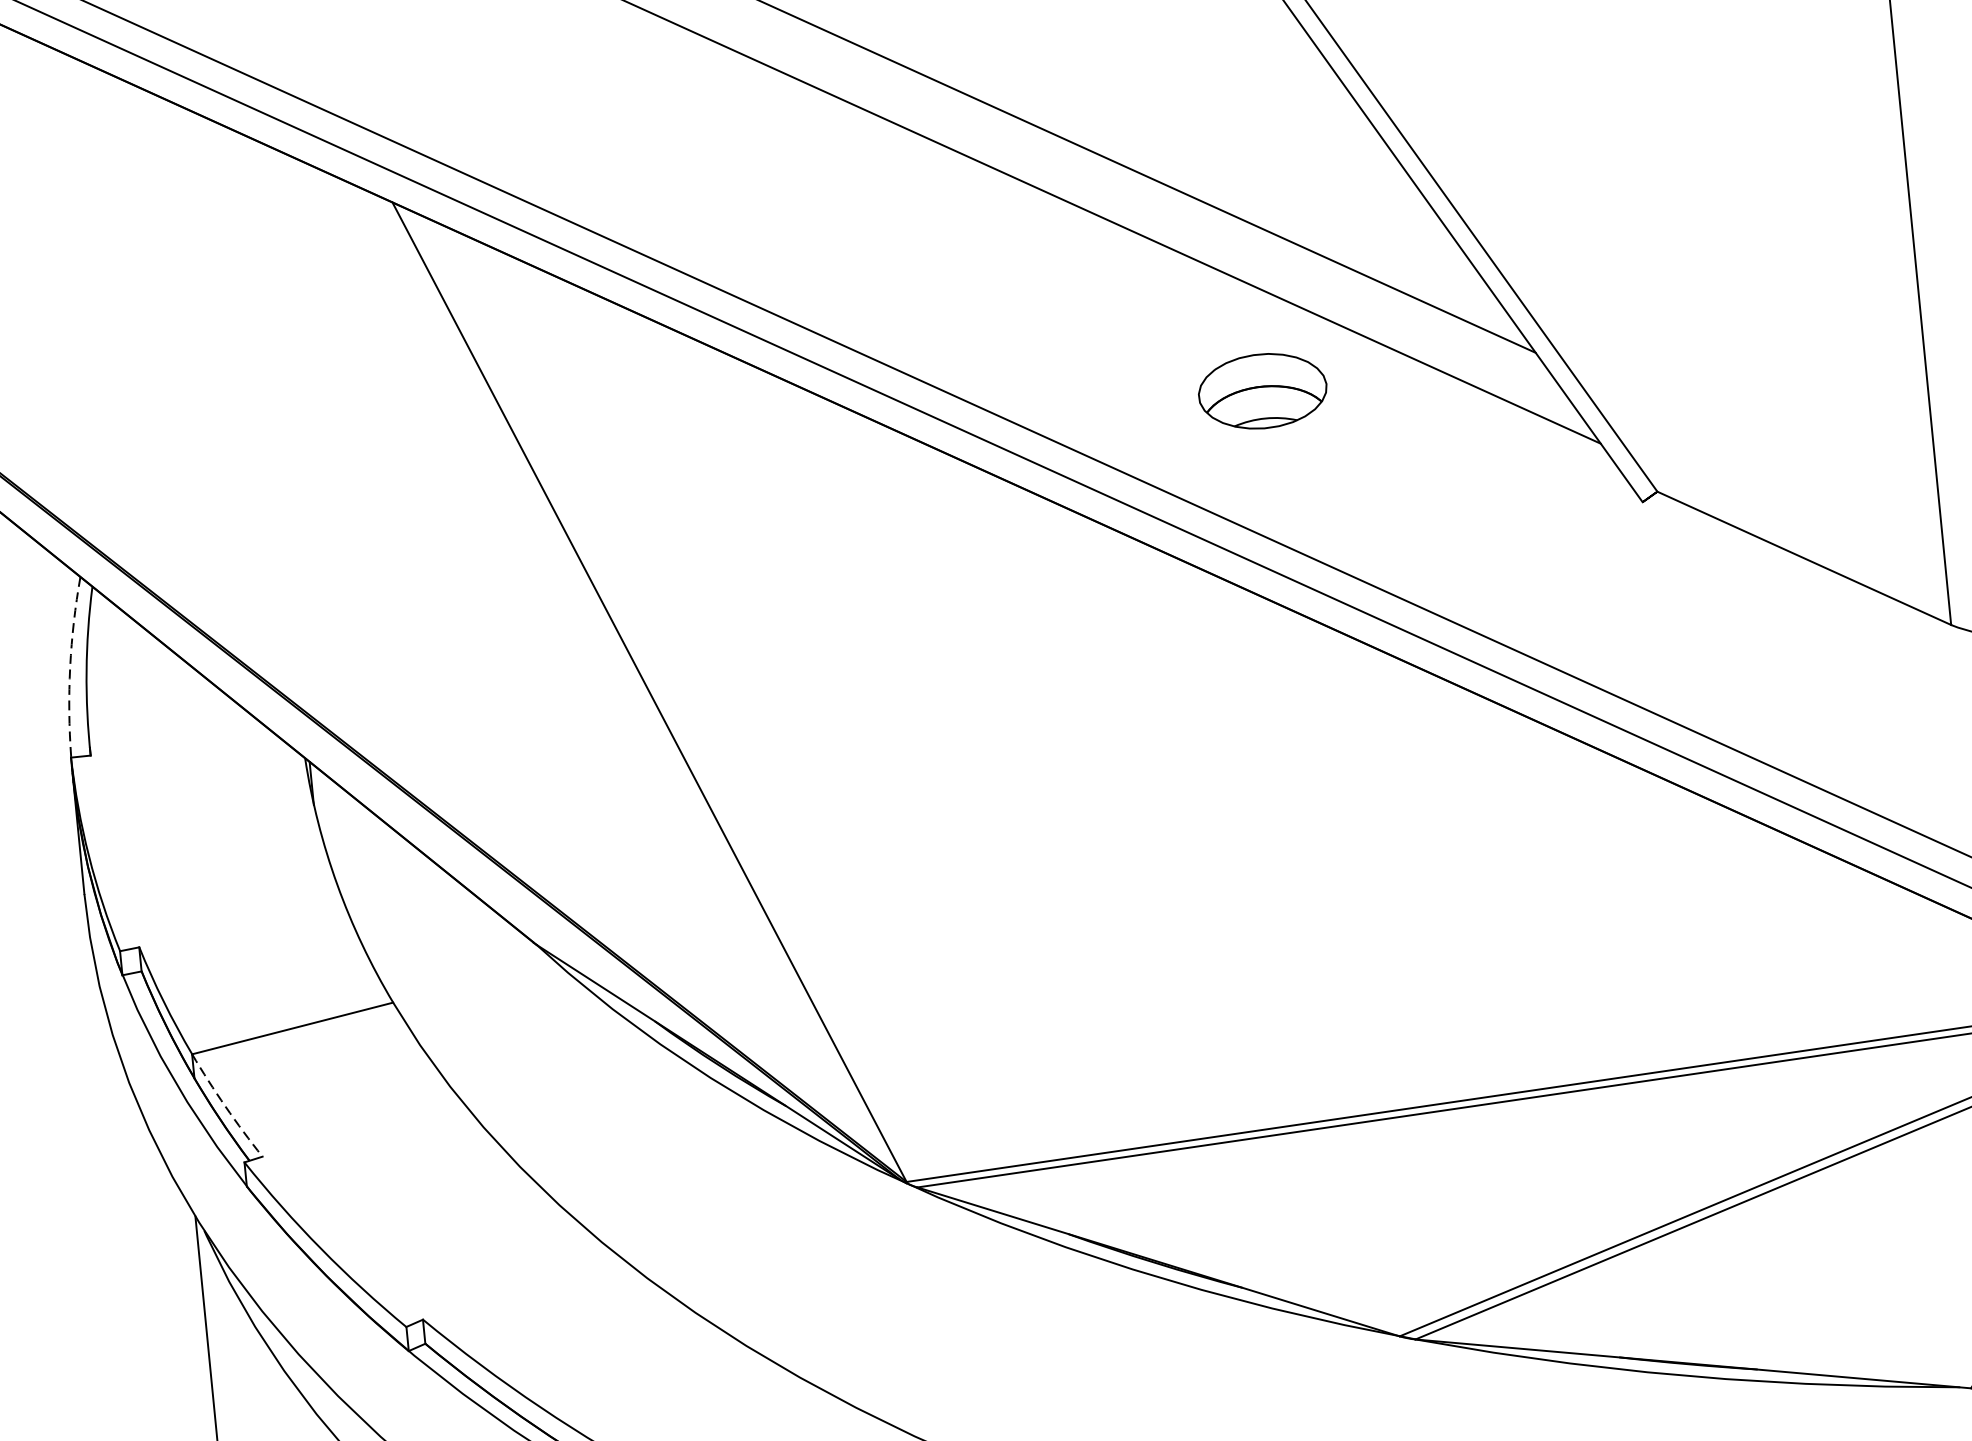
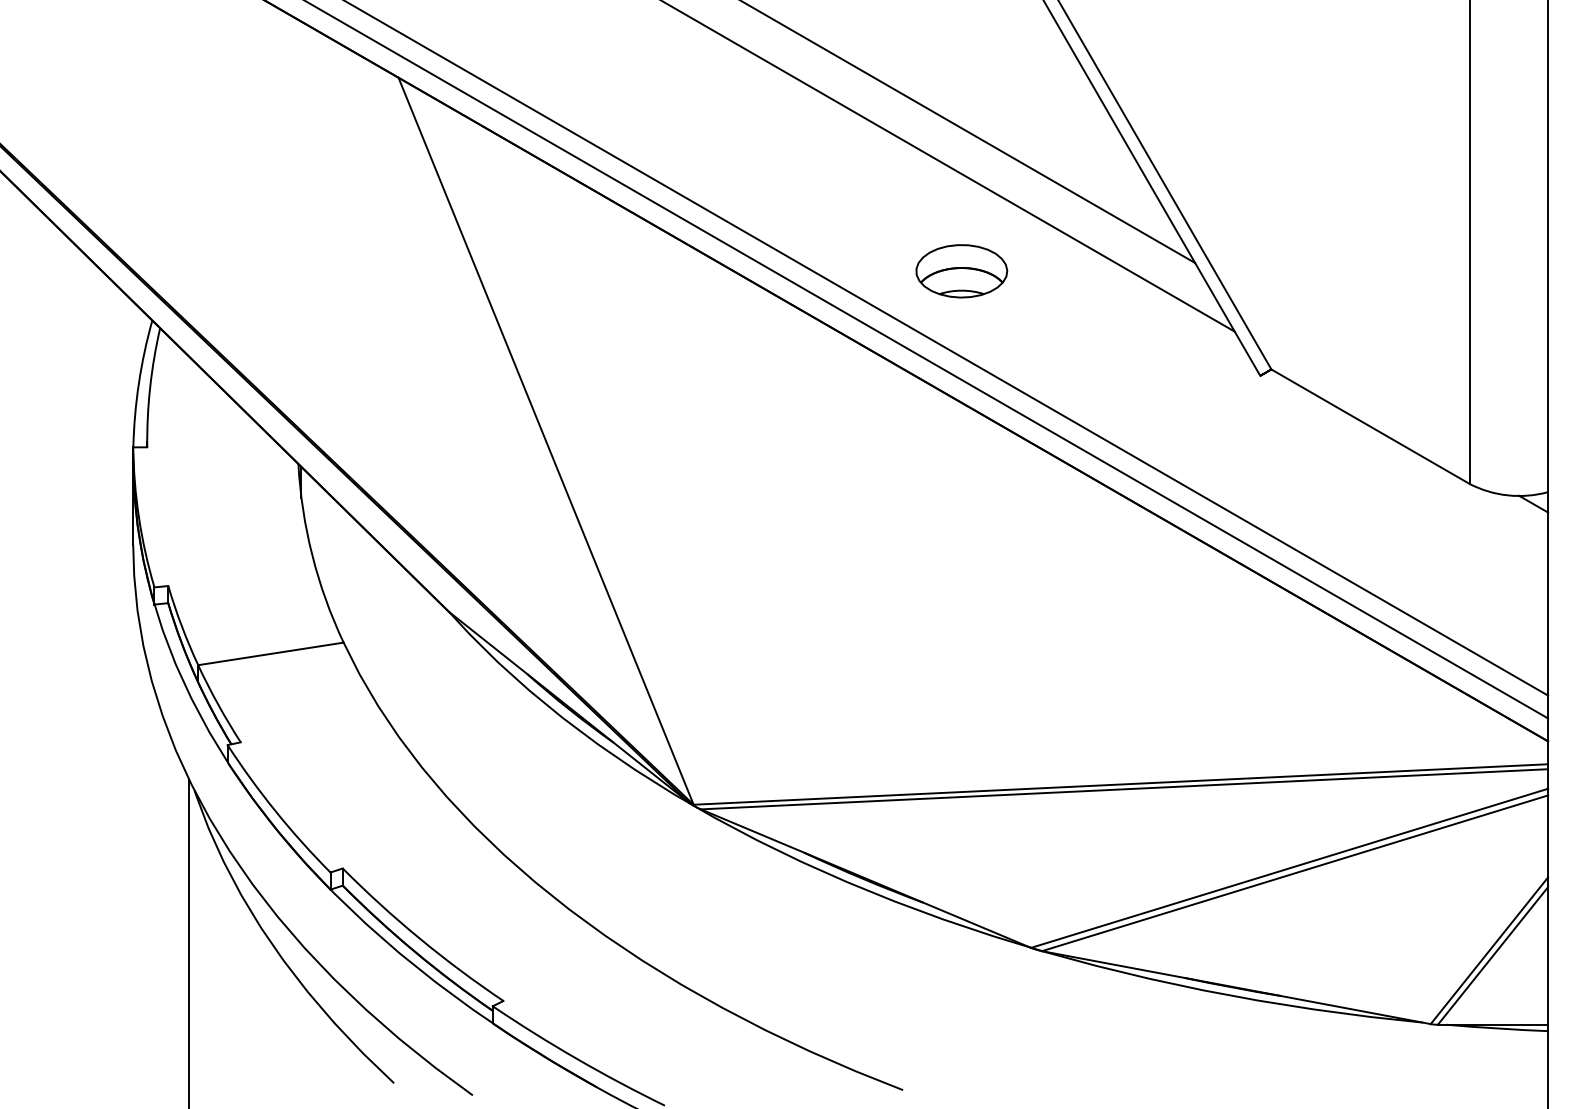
part: (1262, 391) -> (961, 271), moved
arc: (69, 667) -> (138, 383), dashed -> solid
arc: (226, 1106) -> (218, 704), dashed -> solid

